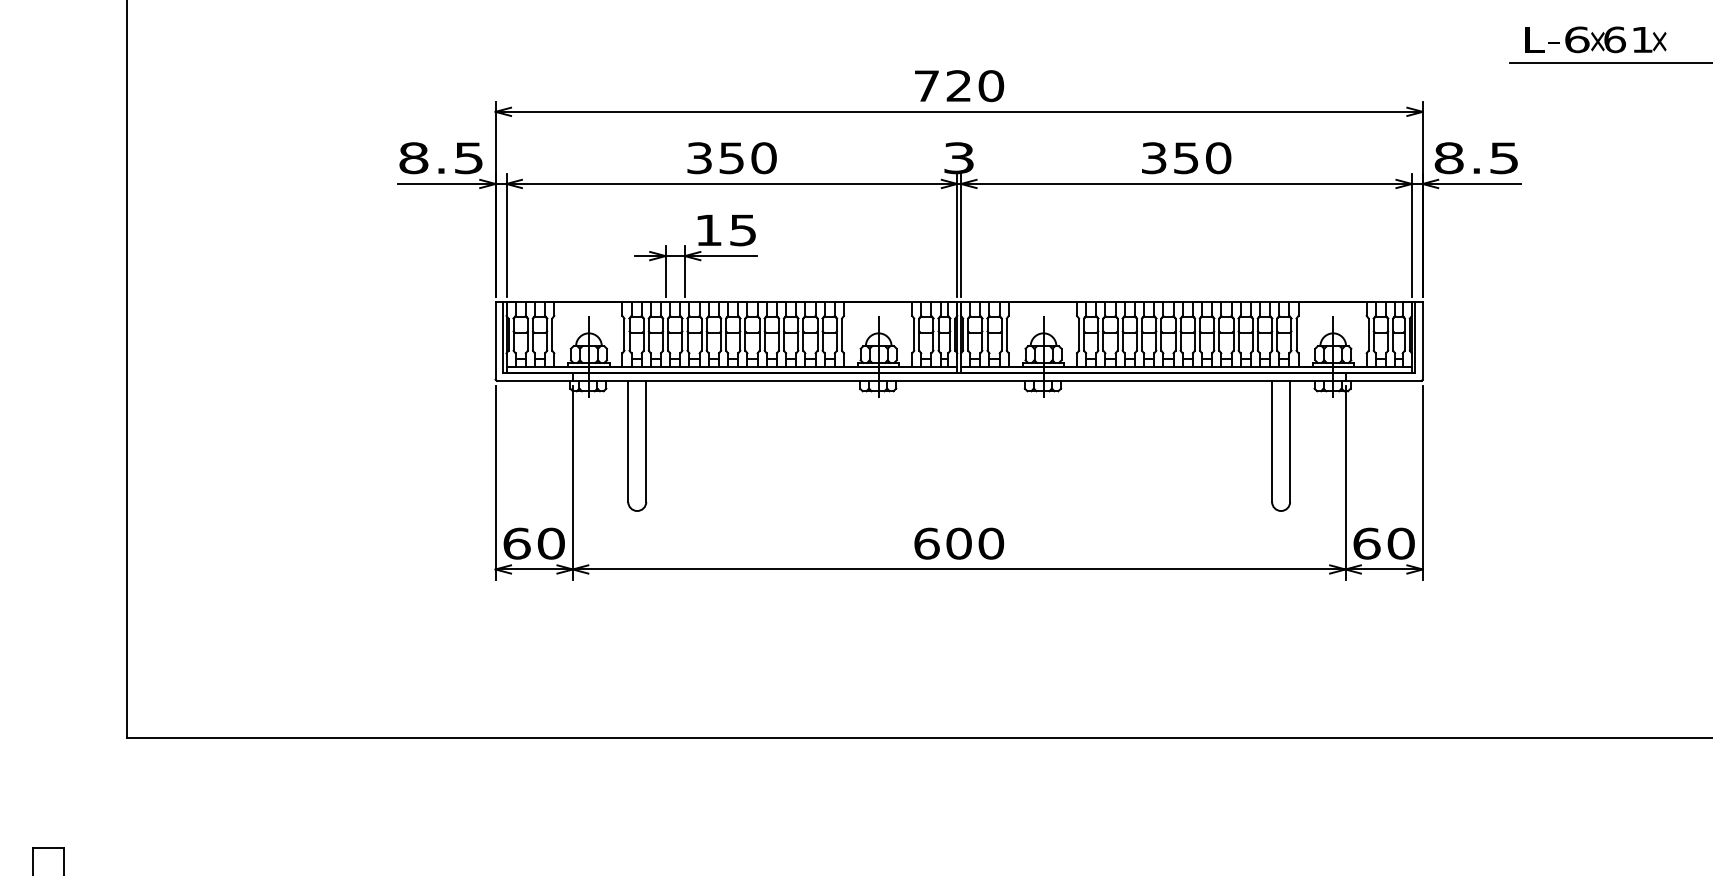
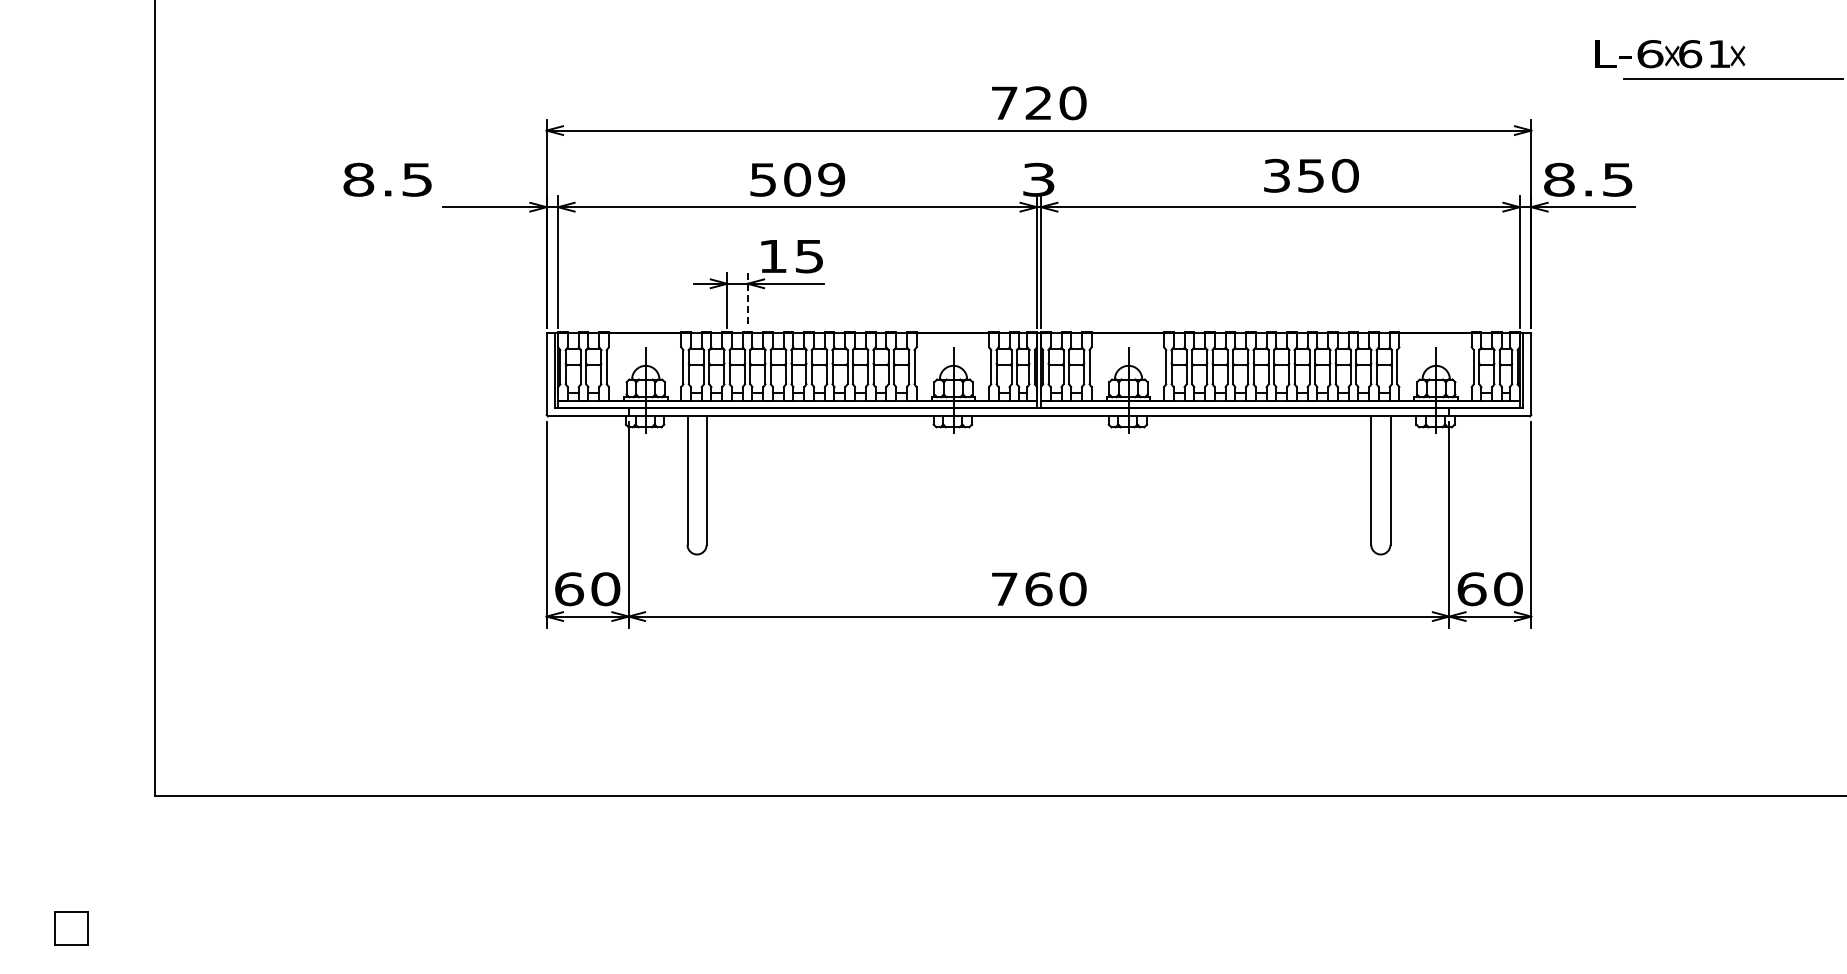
text: (1596, 40) -> (1670, 54), moved
text: (440, 157) -> (387, 179), moved
text: (732, 157) -> (798, 179), 350 -> 509
text: (1186, 157) -> (1311, 175), moved
line: (684, 271) -> (747, 300), solid -> dashed
text: (942, 543) -> (1021, 589), 600 -> 760

